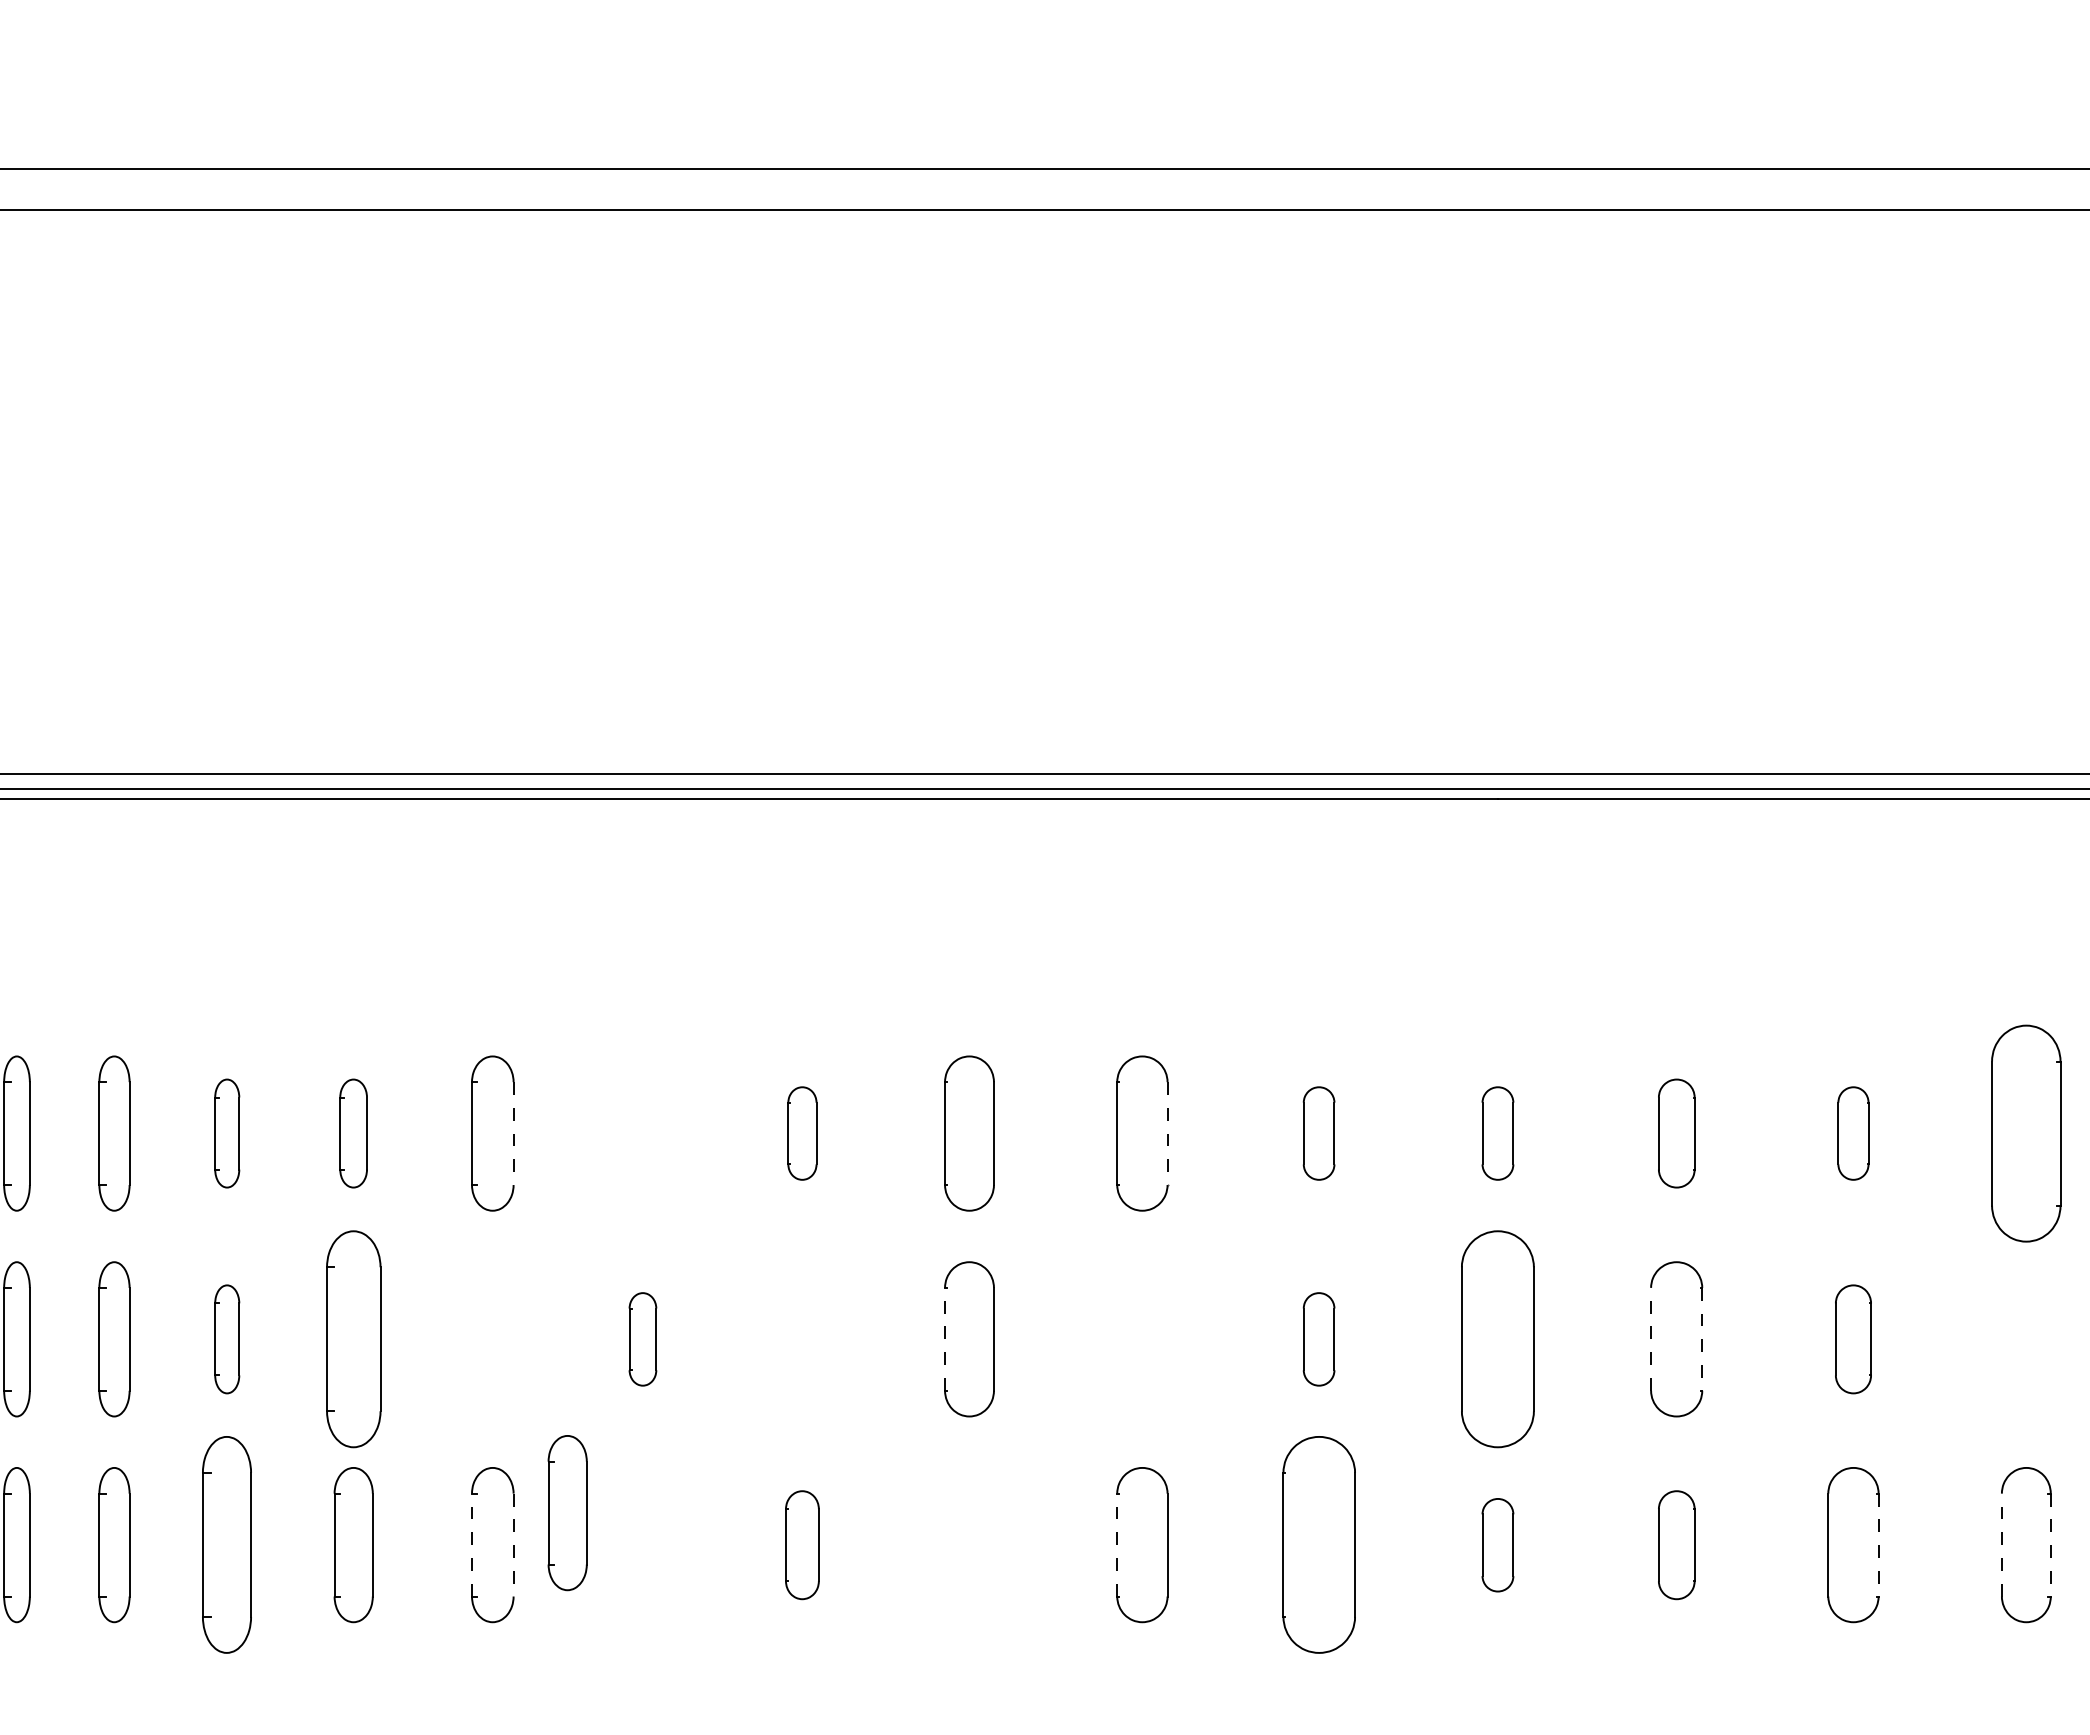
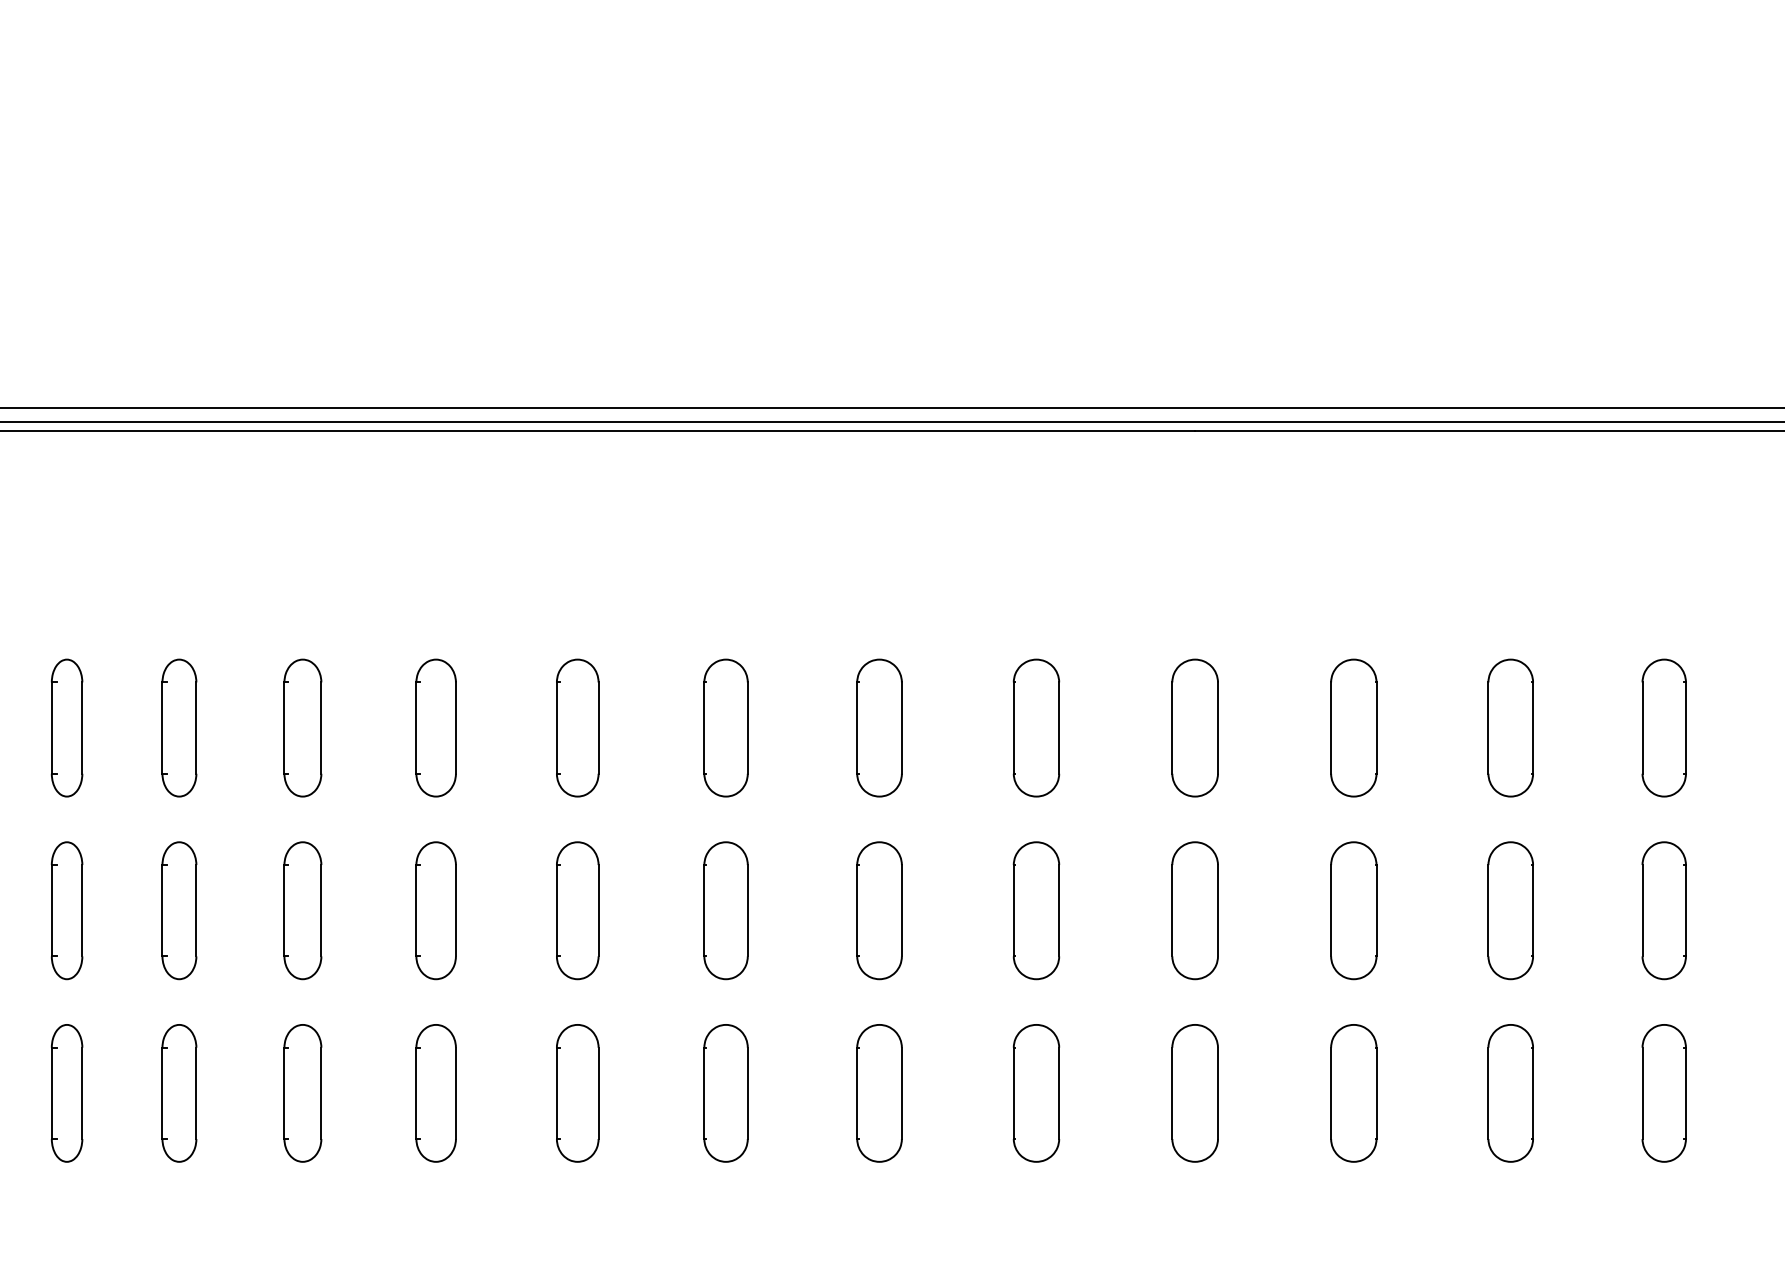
part: (227, 1133) -> (67, 728), size x1.43
part: (353, 1133) -> (179, 728), size x1.43
part: (642, 1133) -> (435, 728), added
part: (802, 1133) -> (577, 728), size x1.67
part: (1318, 1133) -> (1035, 728), size x1.67
part: (1497, 1133) -> (1194, 728), size x1.67
part: (1676, 1133) -> (1353, 728), size x1.43
part: (1853, 1133) -> (1510, 728), size x1.67
part: (2026, 1133) -> (1664, 728), size x0.71
line: (513, 1134) -> (321, 728), dashed -> solid
line: (1167, 1134) -> (901, 728), dashed -> solid
line: (945, 1338) -> (704, 909), dashed -> solid
line: (1651, 1338) -> (1331, 909), dashed -> solid
part: (227, 1339) -> (67, 910), size x1.43
part: (353, 1339) -> (179, 910), size x0.71
part: (492, 1339) -> (302, 910), added
part: (642, 1339) -> (435, 910), size x1.67
part: (802, 1339) -> (577, 910), added
part: (1142, 1339) -> (879, 910), added
part: (1318, 1339) -> (1035, 910), size x1.67
part: (1497, 1339) -> (1194, 910), size x0.71
line: (1702, 1339) -> (1376, 910), dashed -> solid
part: (1853, 1339) -> (1510, 910), size x1.43
part: (2026, 1339) -> (1664, 910), added
part: (567, 1513) -> (369, 1065), removed
line: (472, 1544) -> (284, 1092), dashed -> solid
line: (1117, 1544) -> (857, 1092), dashed -> solid
line: (2001, 1544) -> (1642, 1092), dashed -> solid
part: (227, 1545) -> (67, 1093), size x0.71
line: (513, 1545) -> (321, 1093), dashed -> solid
part: (642, 1545) -> (435, 1093), added
part: (802, 1545) -> (577, 1093), size x1.43
part: (969, 1545) -> (726, 1093), added
part: (1318, 1545) -> (1035, 1093), size x0.71
part: (1497, 1545) -> (1194, 1093), size x1.67
part: (1676, 1545) -> (1353, 1093), size x1.43
line: (1878, 1545) -> (1532, 1093), dashed -> solid
line: (2050, 1545) -> (1685, 1093), dashed -> solid

